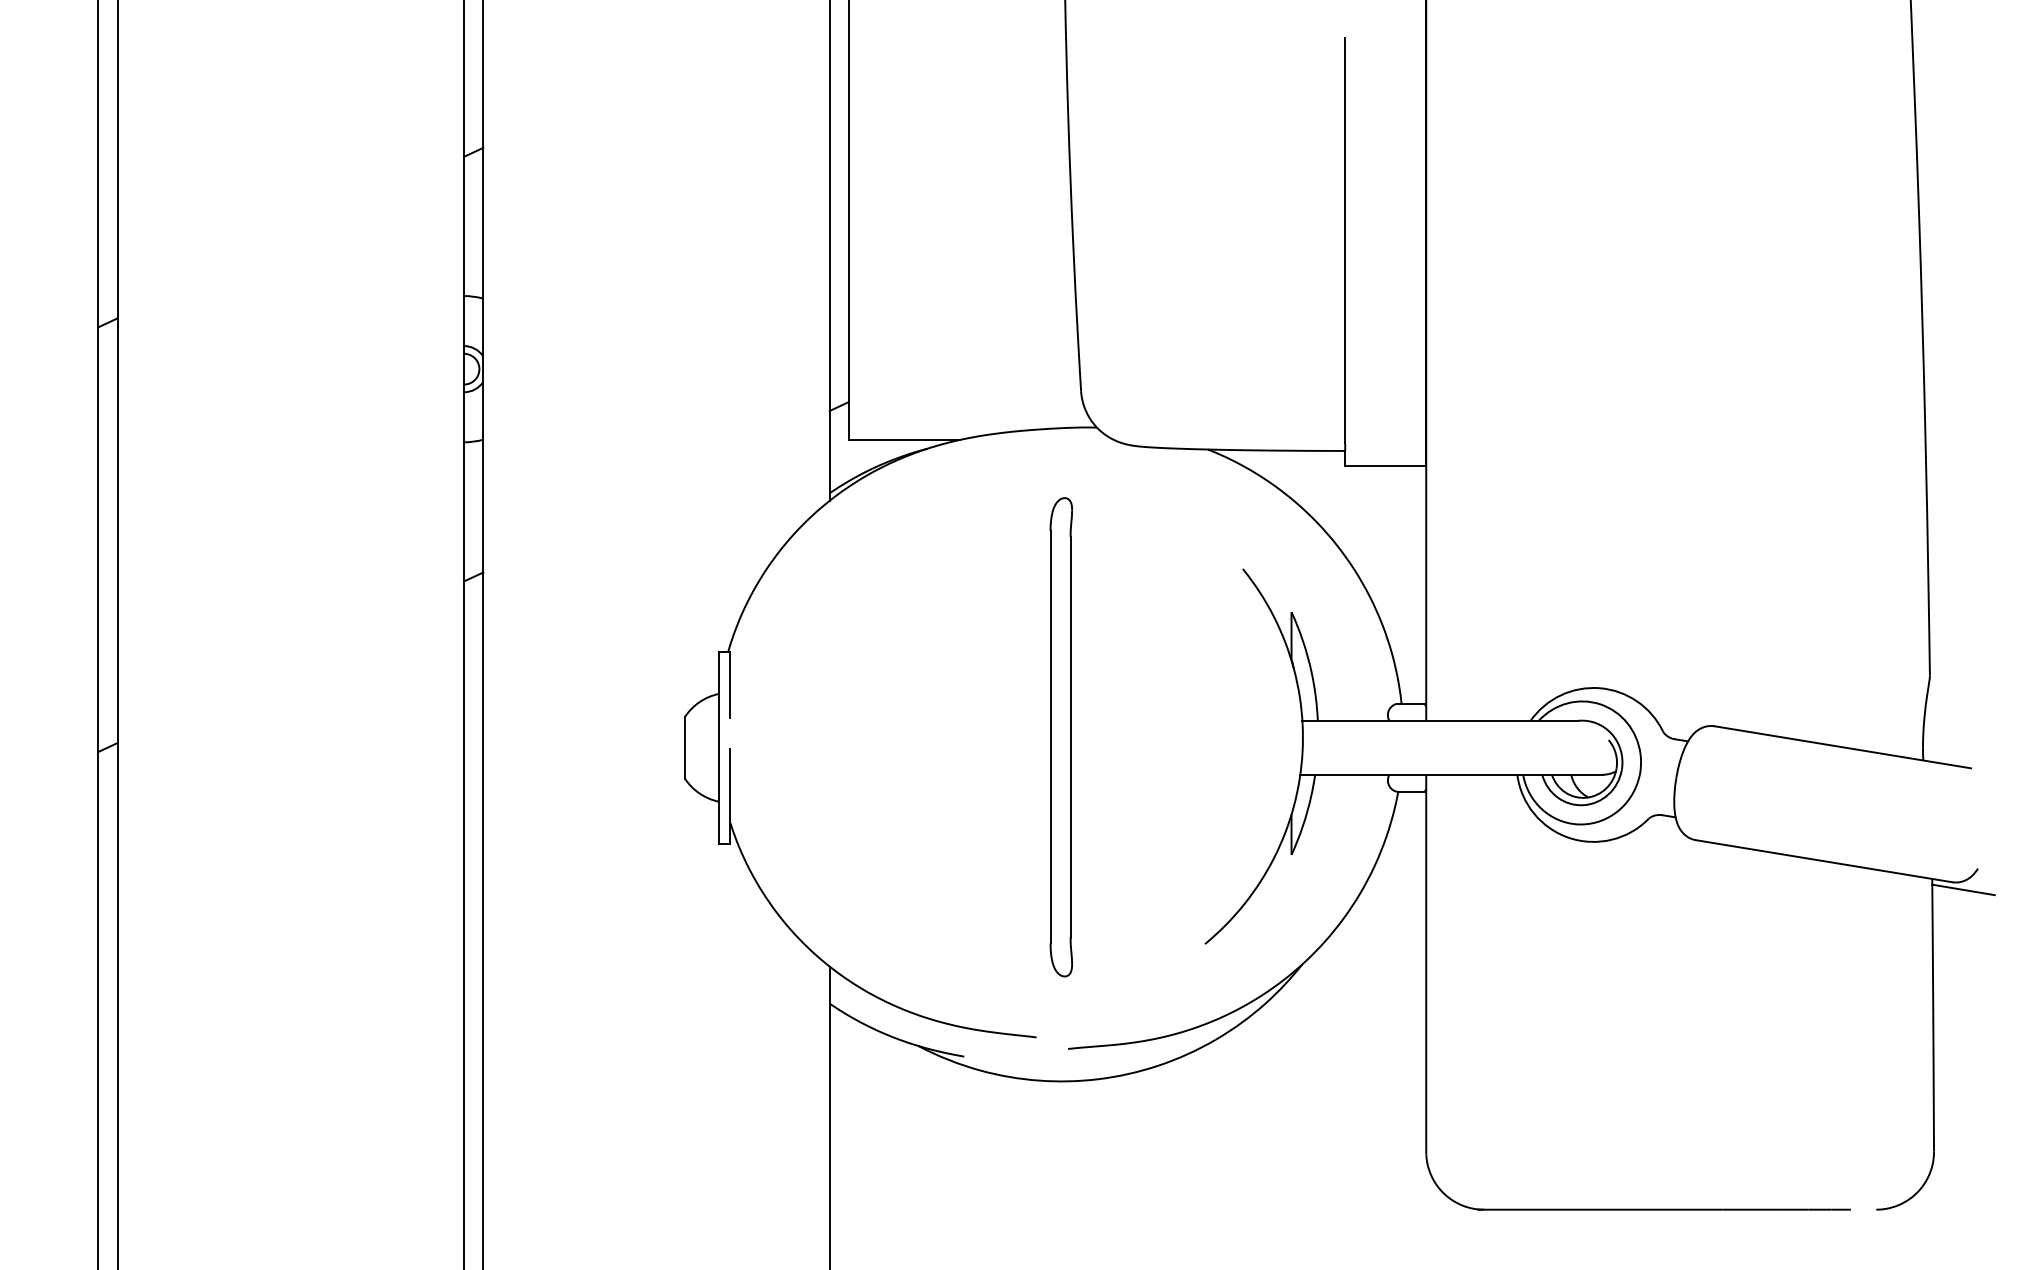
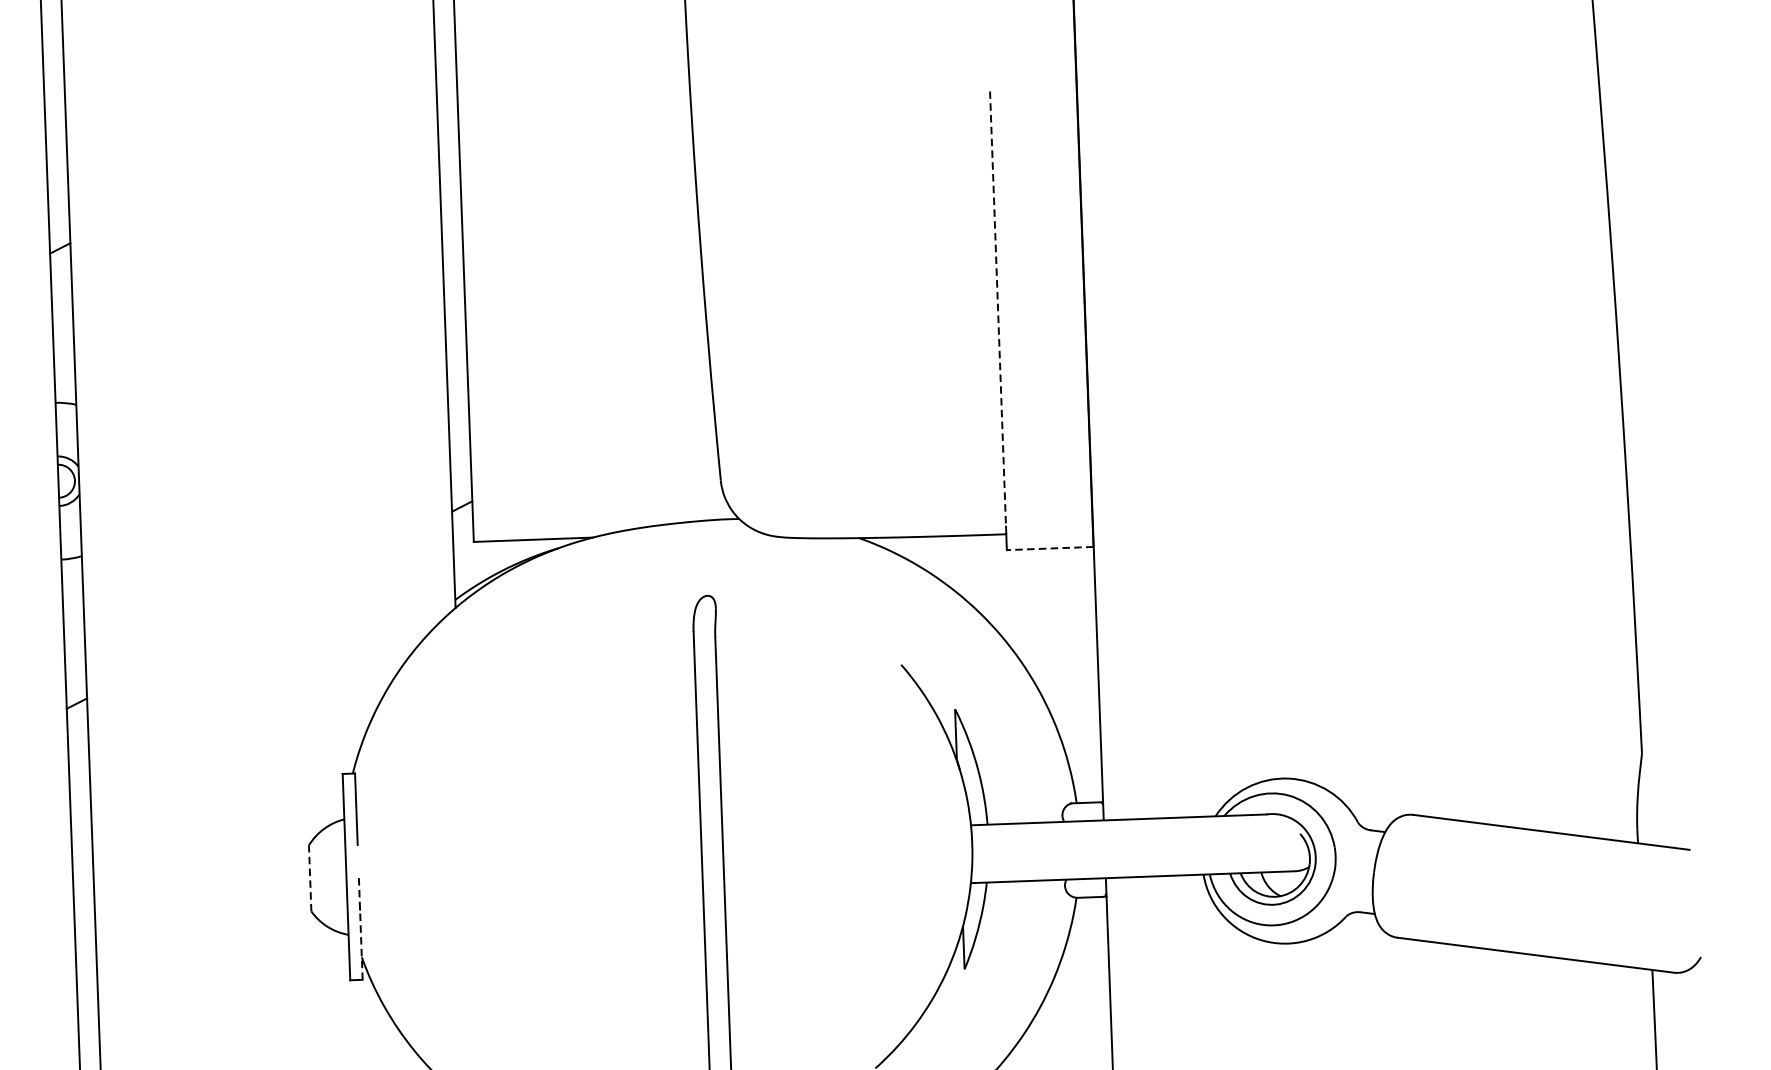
line: (1345, 240) -> (998, 308), solid -> dashed
line: (1385, 465) -> (1050, 548), solid -> dashed
line: (684, 747) -> (309, 878), solid -> dashed
line: (730, 797) -> (360, 929), solid -> dashed
line: (1963, 889) -> (1686, 980), removed

